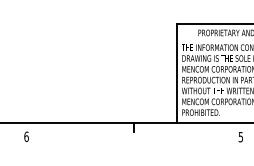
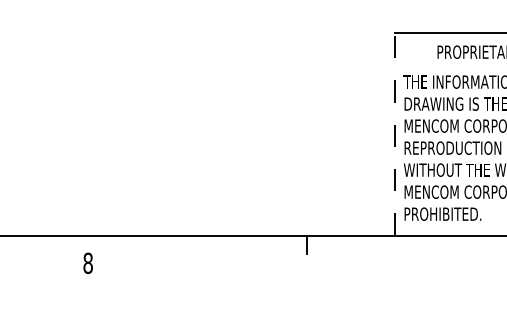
line: (177, 73) -> (394, 134), solid -> dashed
text: (26, 136) -> (88, 262), 6 -> 8

